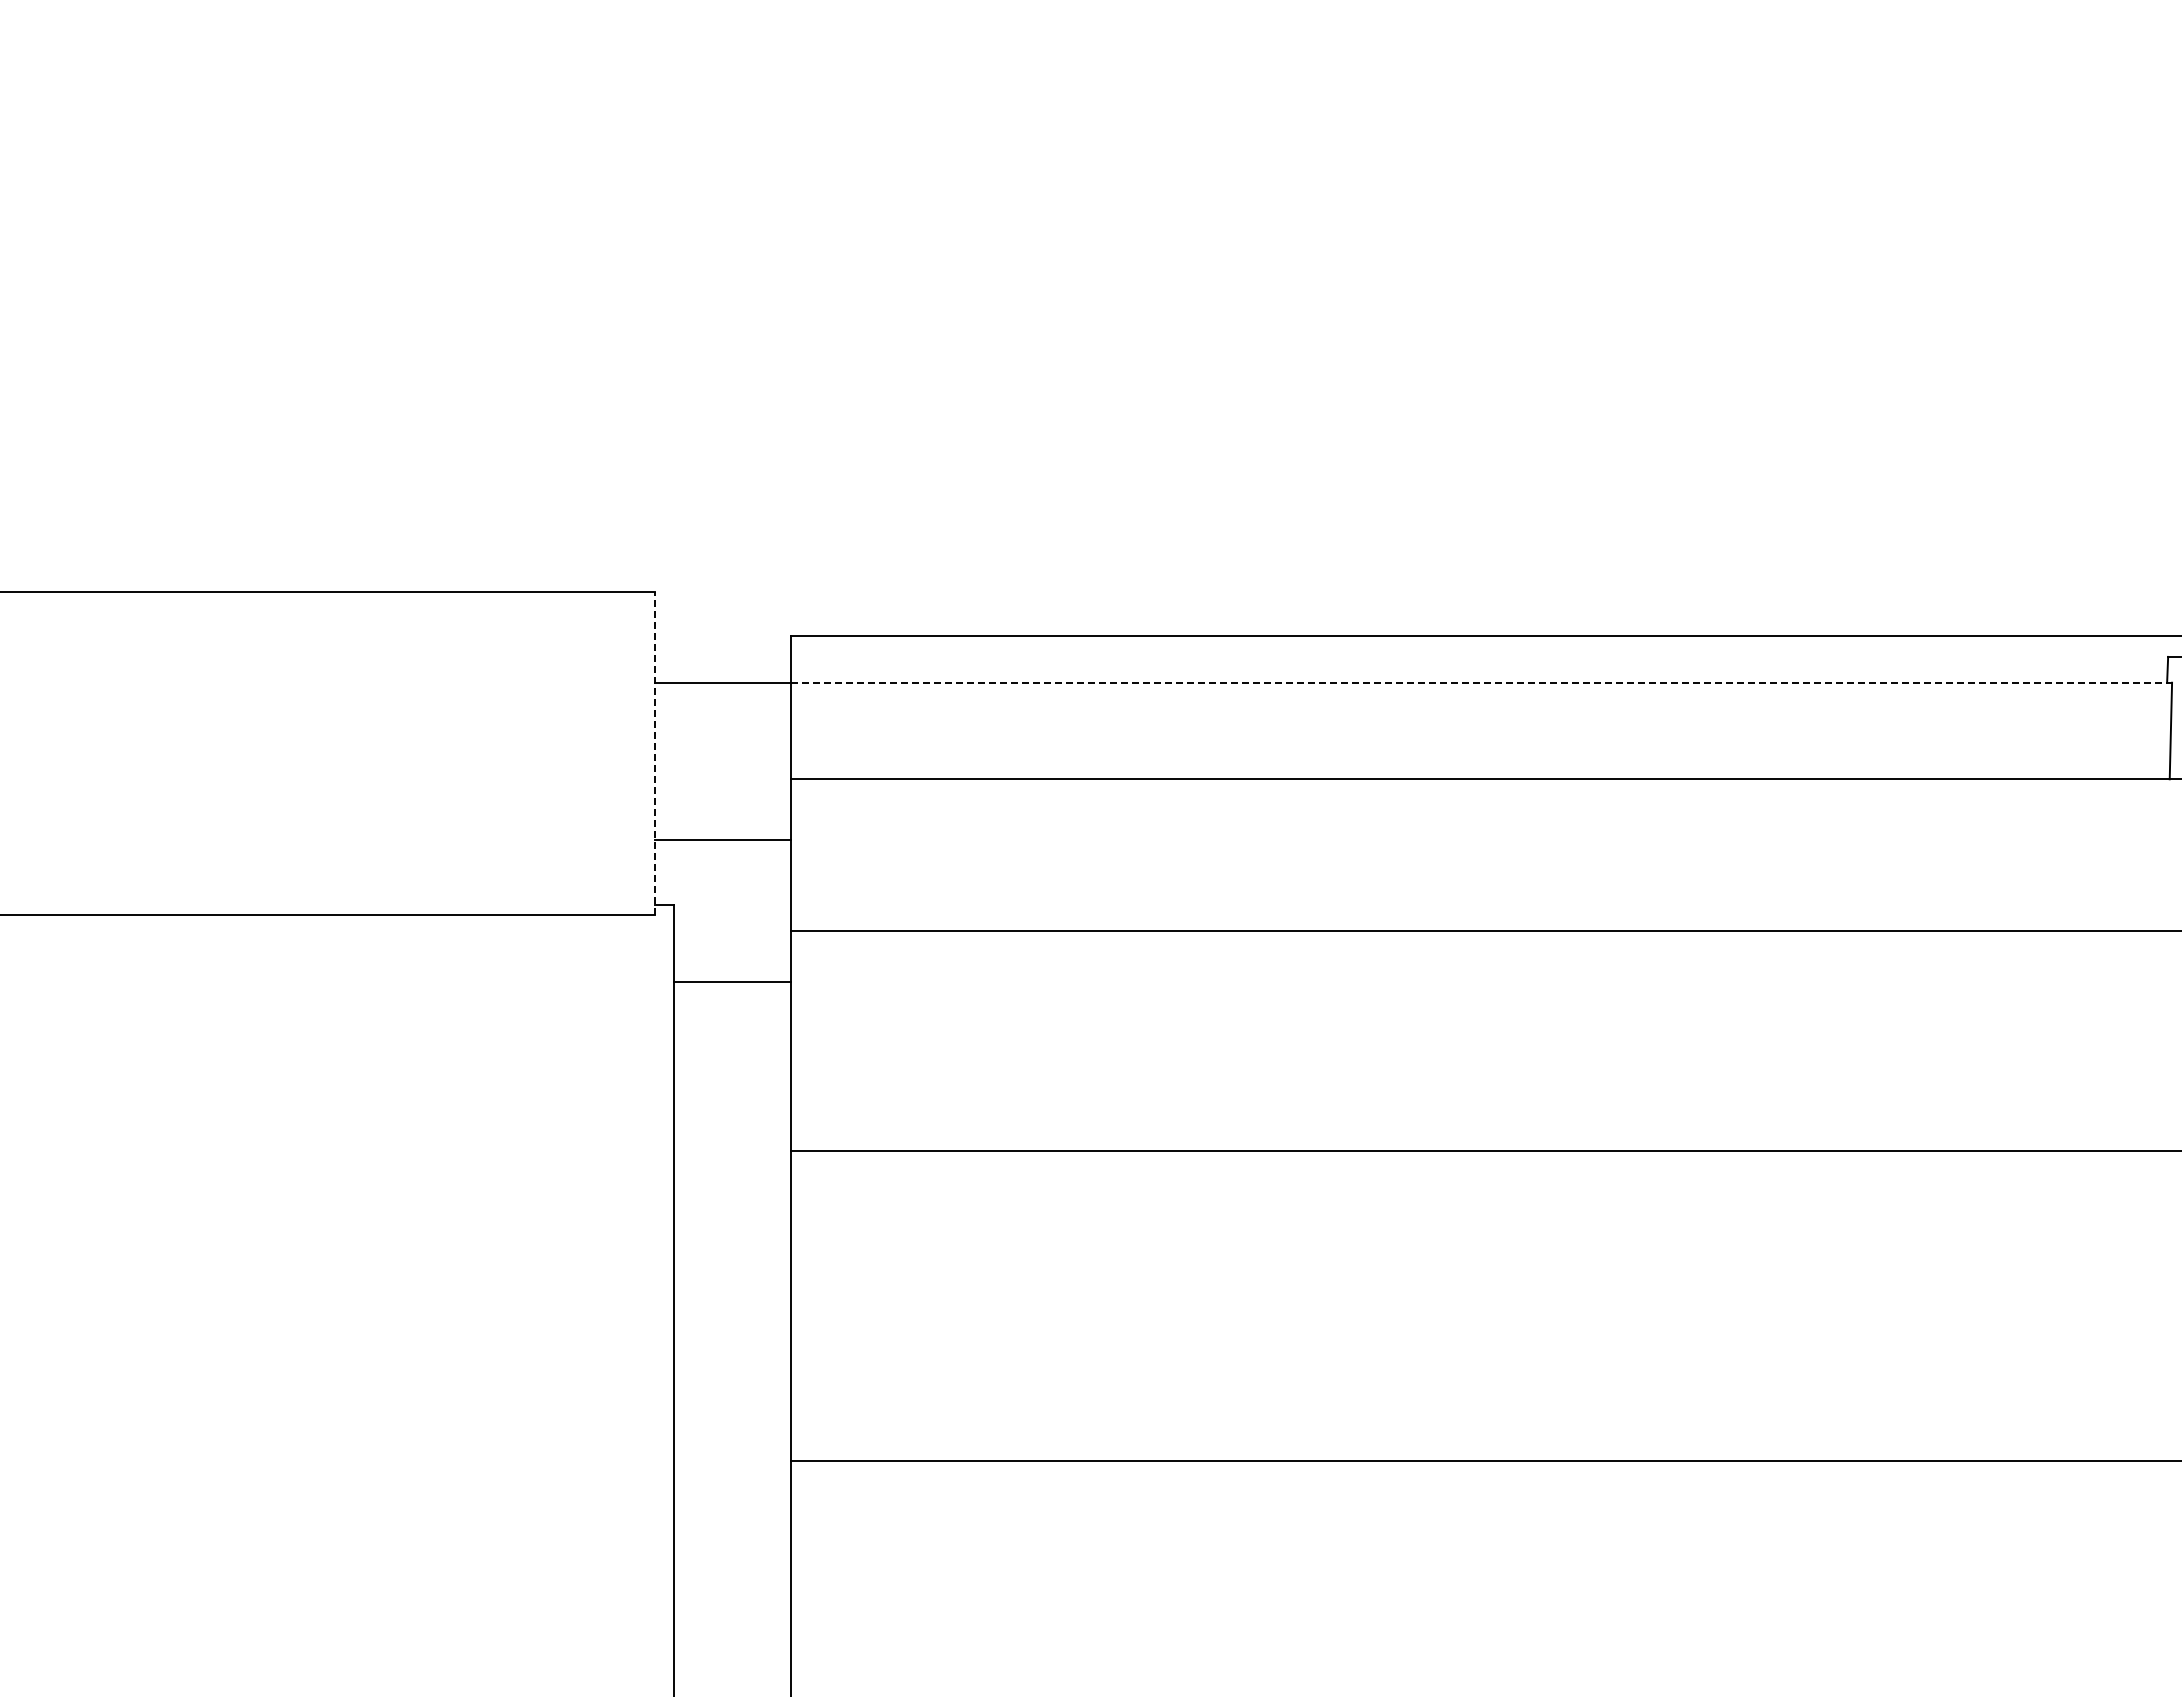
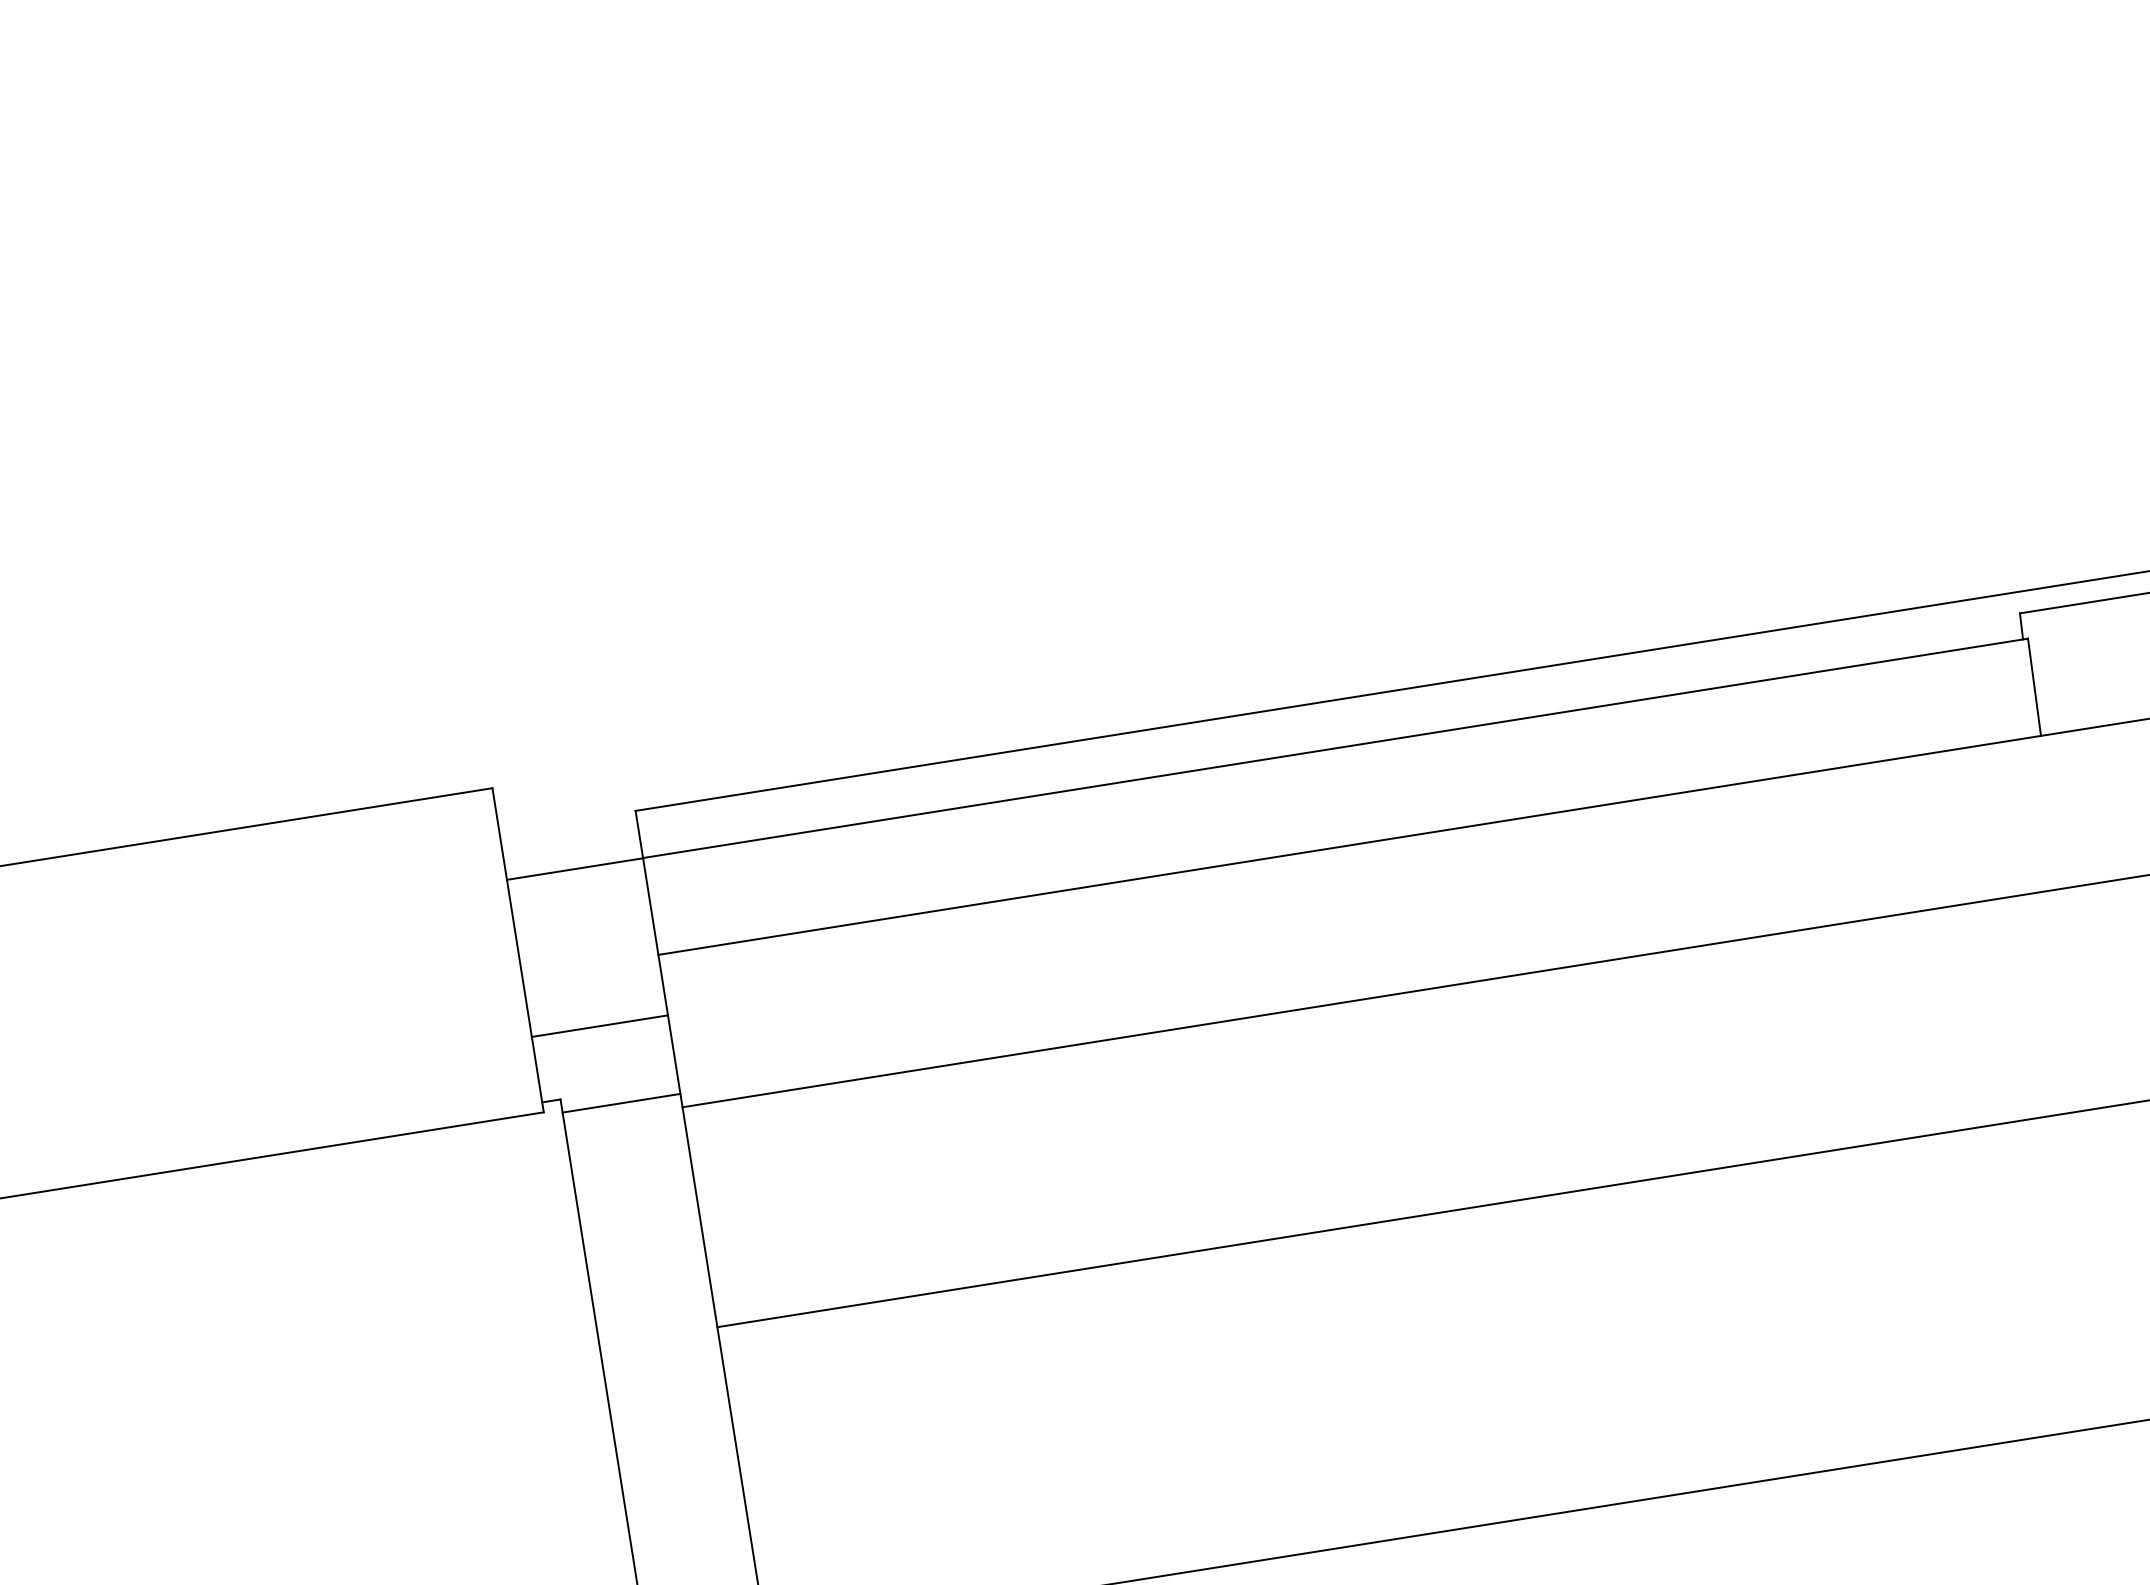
line: (1482, 682) -> (1336, 747), dashed -> solid
line: (655, 753) -> (518, 950), dashed -> solid
line: (732, 981) -> (621, 1102), moved

